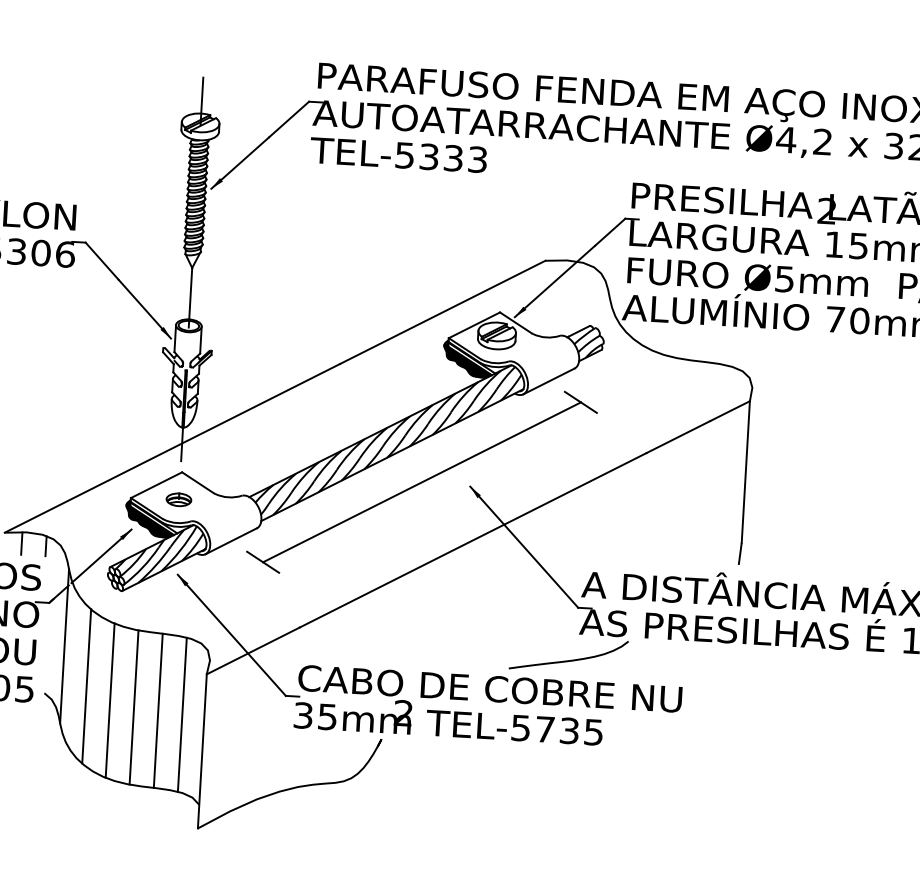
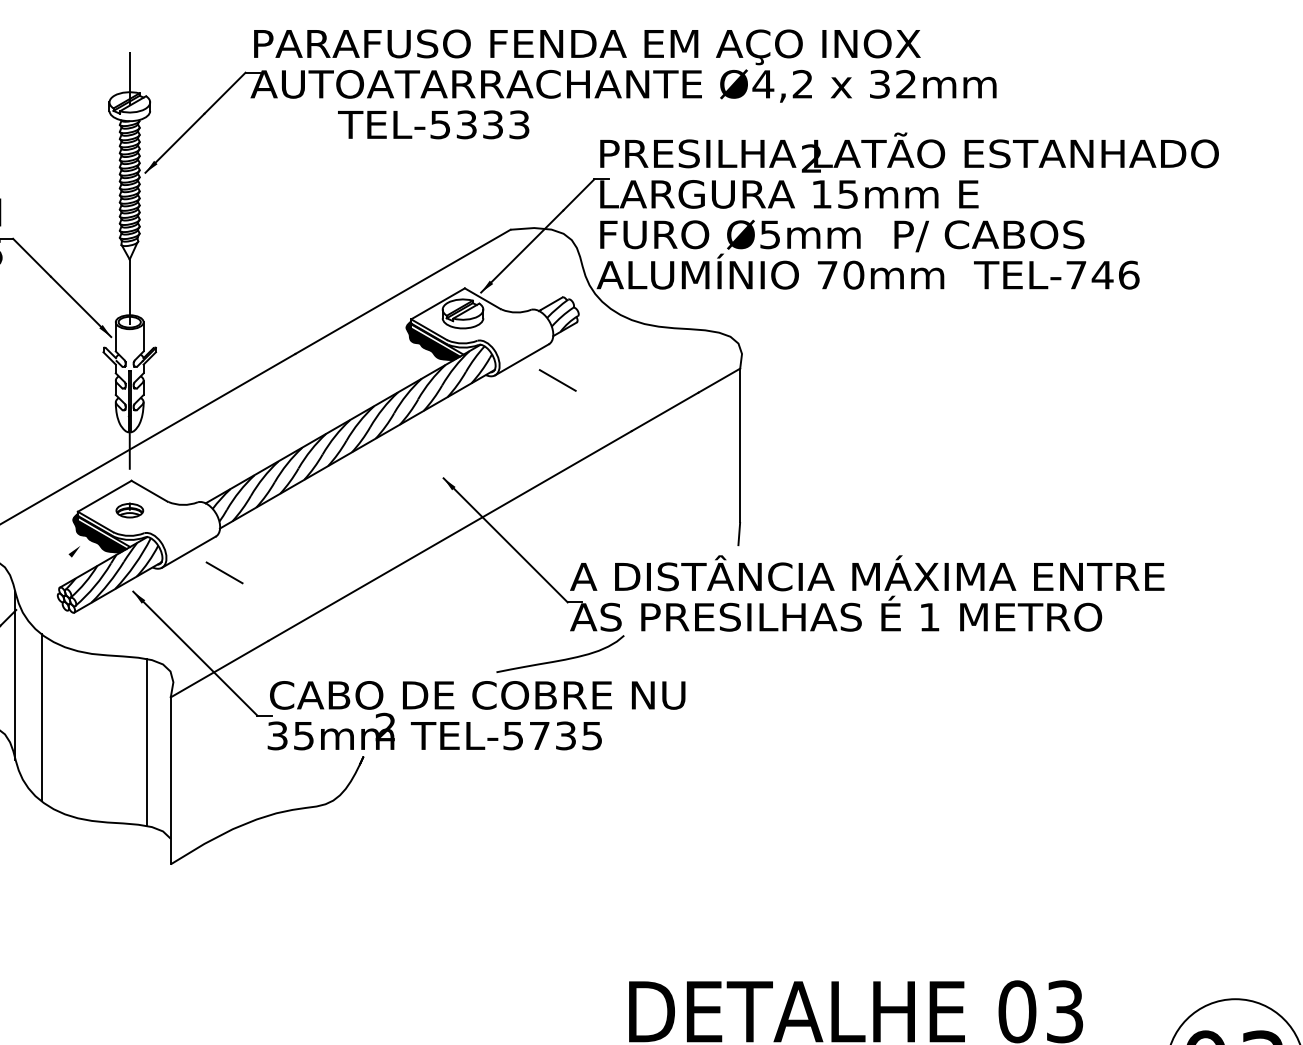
text: (398, 154) -> (433, 124), moved
line: (421, 482) -> (390, 476), removed
line: (101, 556) -> (49, 576), removed
line: (110, 700) -> (68, 731), removed
line: (134, 707) -> (94, 737), removed
line: (158, 710) -> (120, 739), removed

